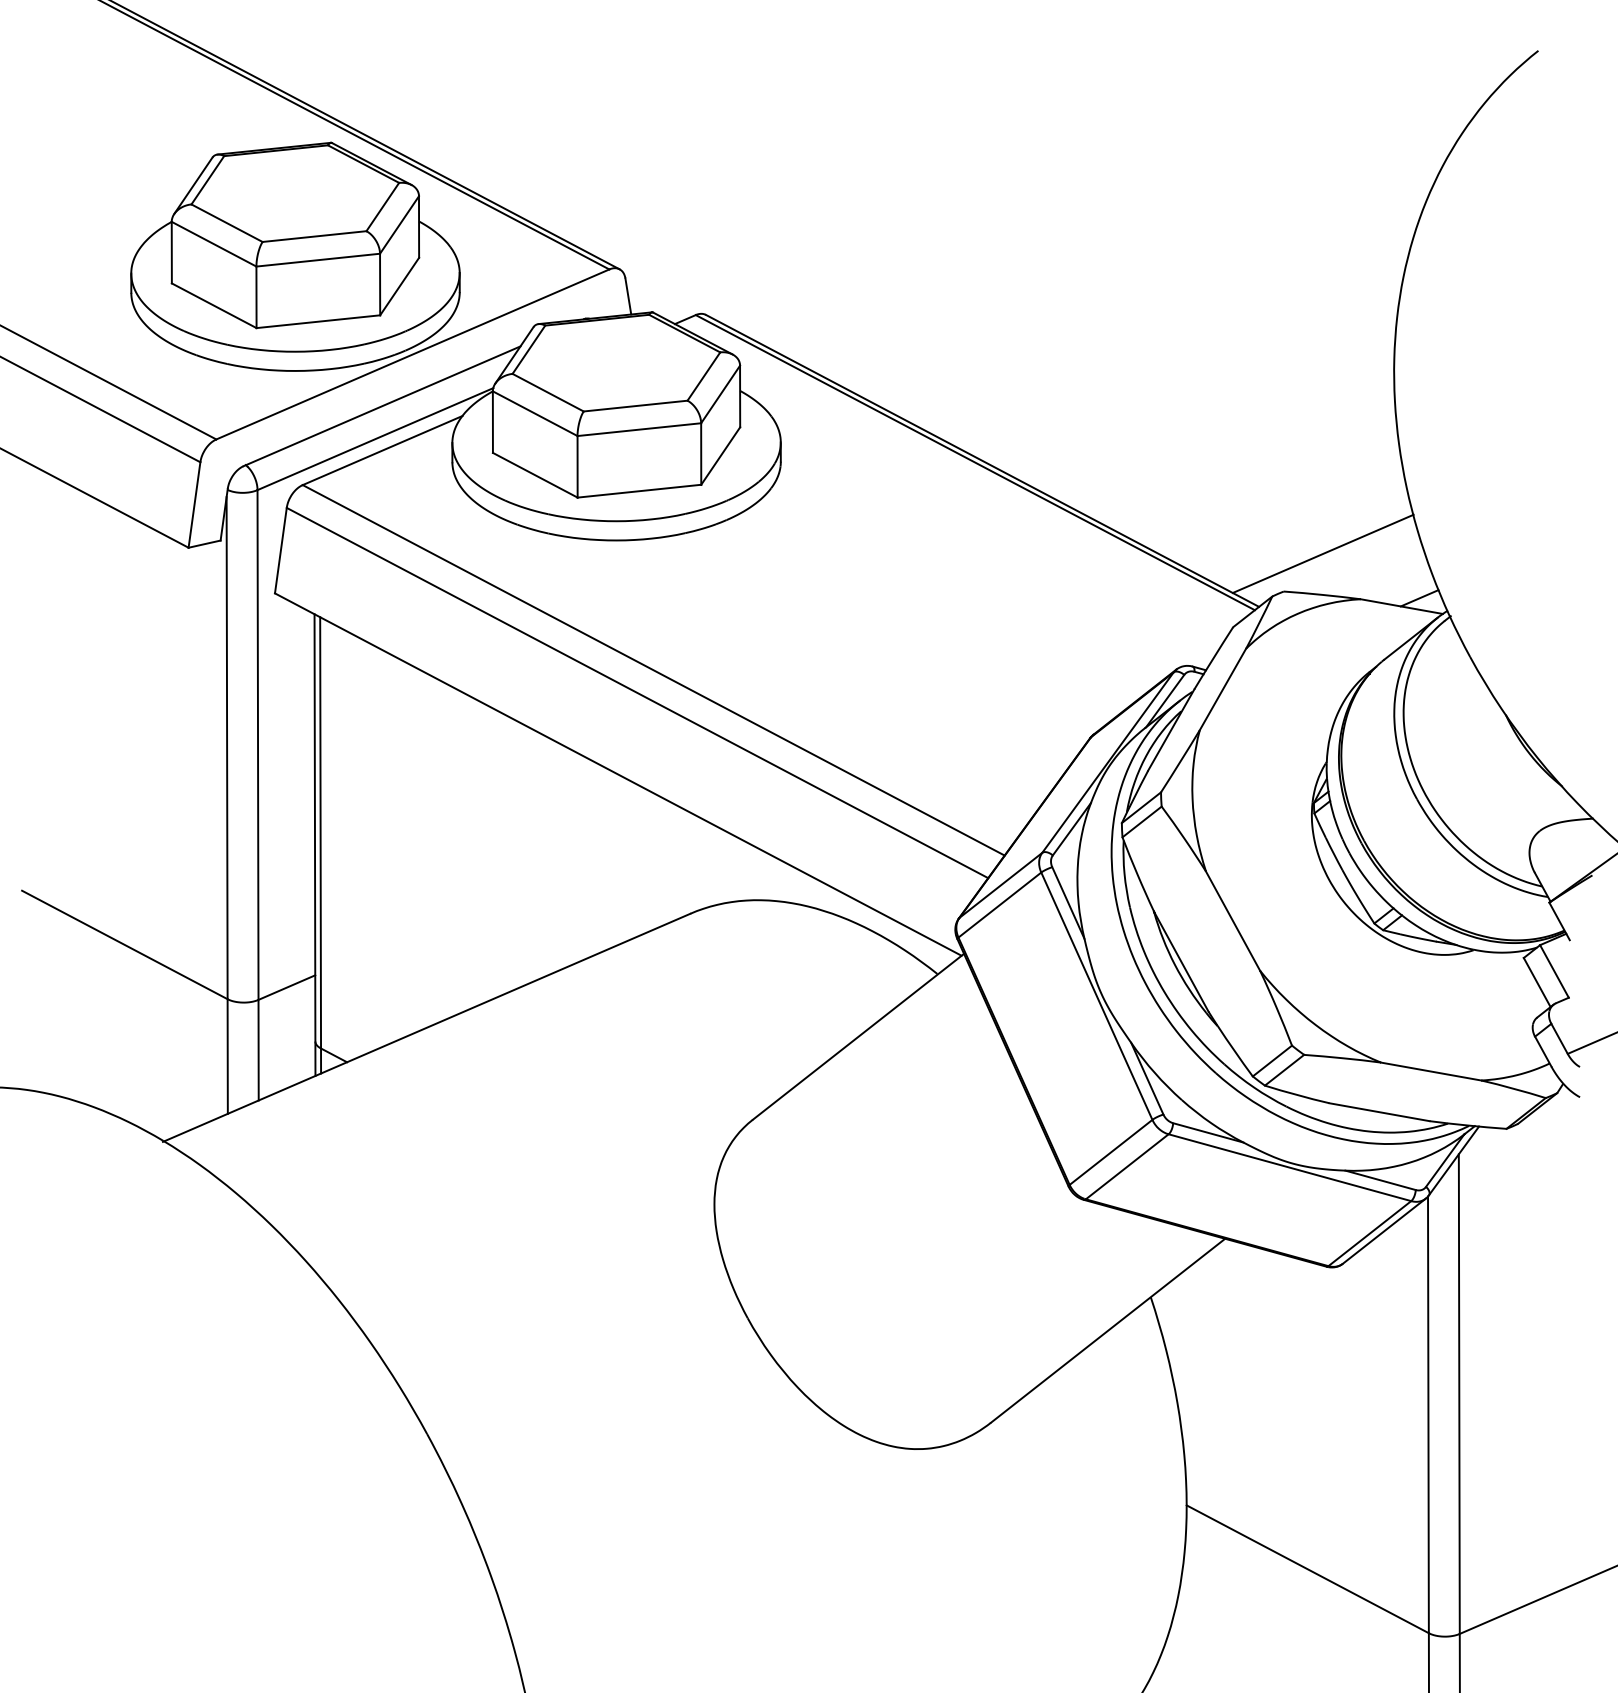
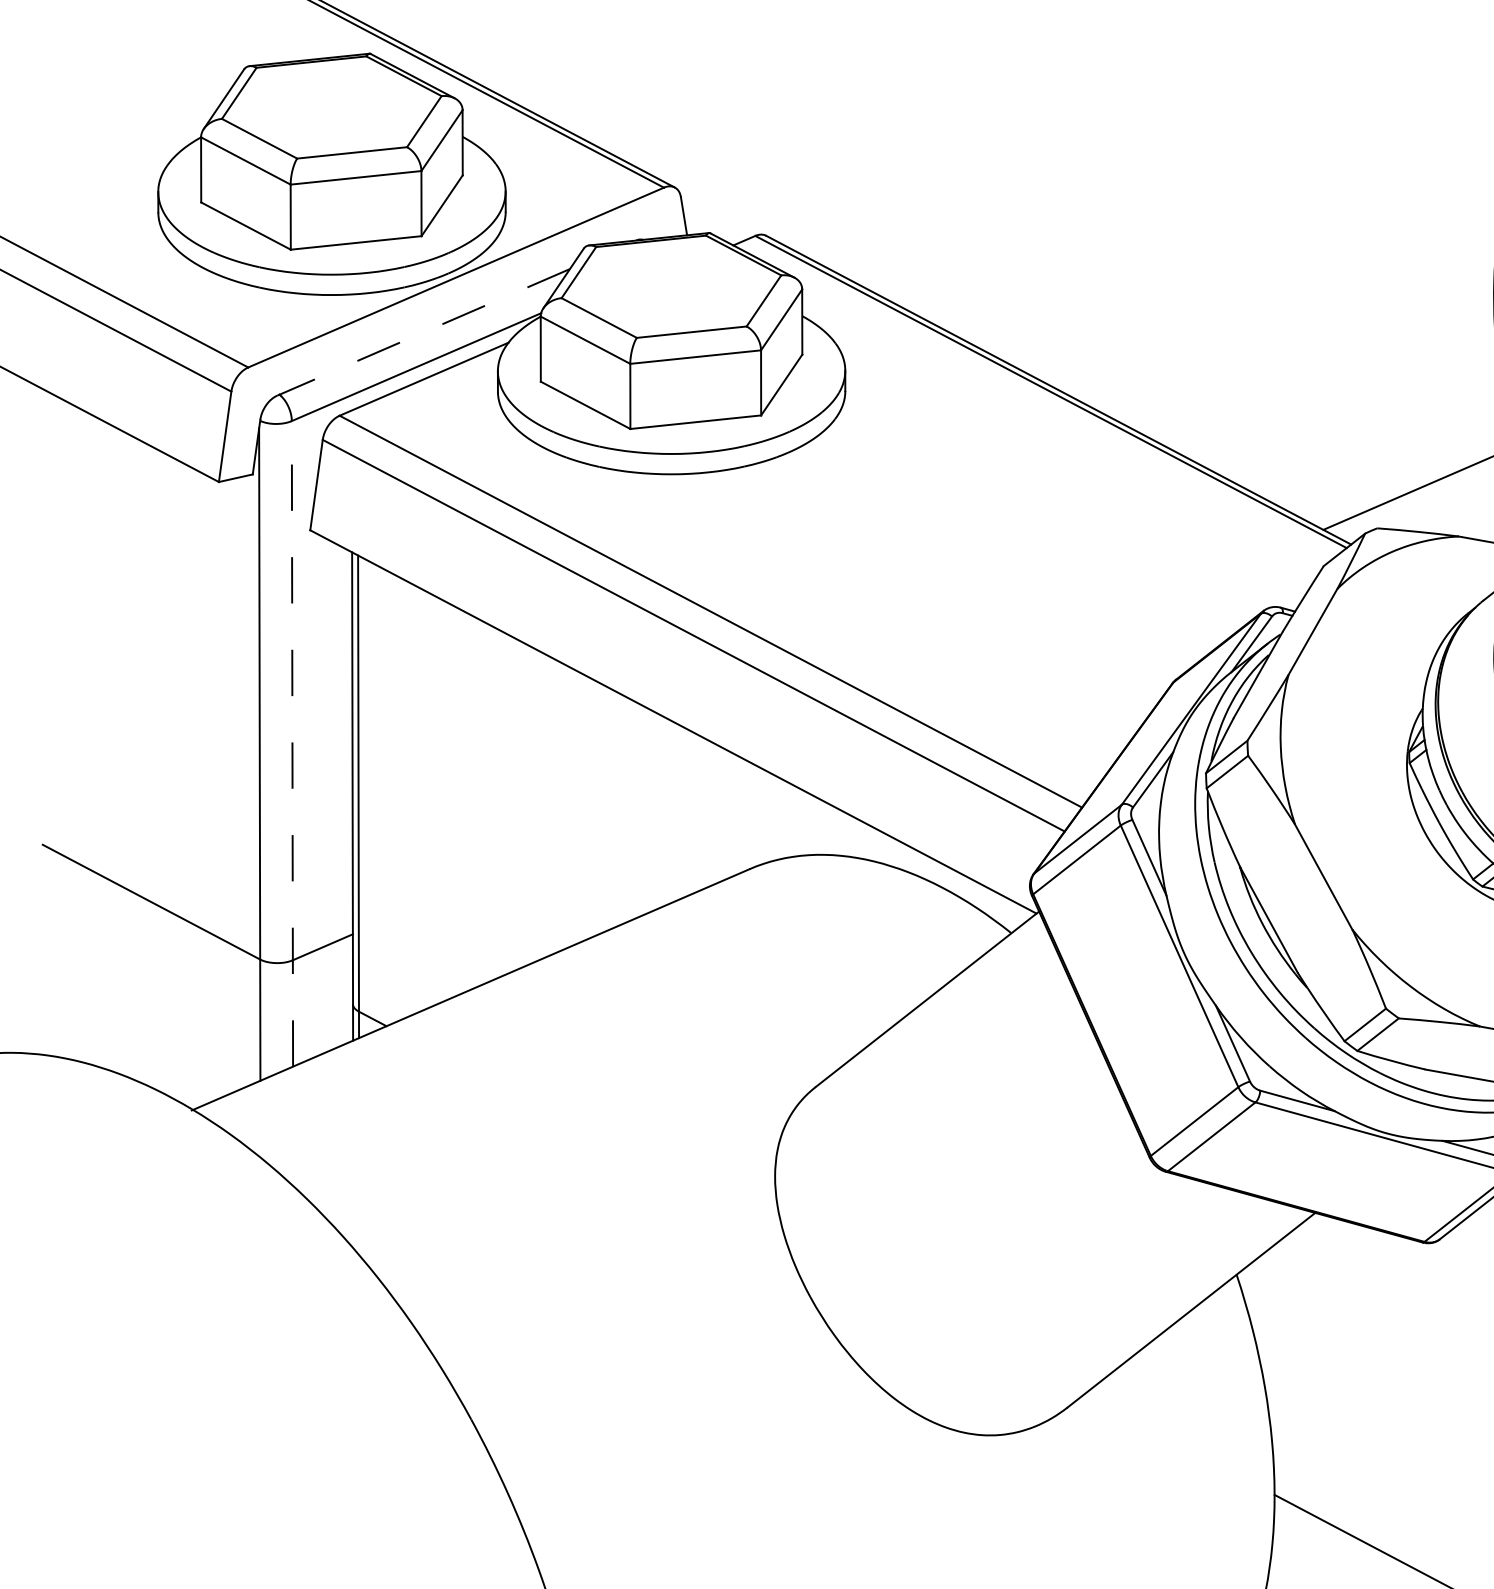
line: (382, 406) -> (424, 332), solid -> dashed
line: (258, 794) -> (292, 743), solid -> dashed

